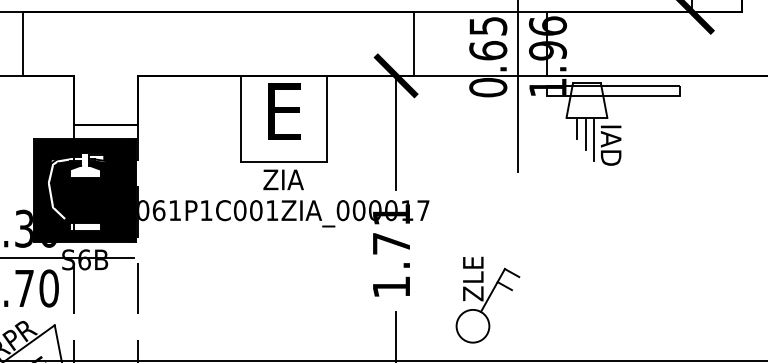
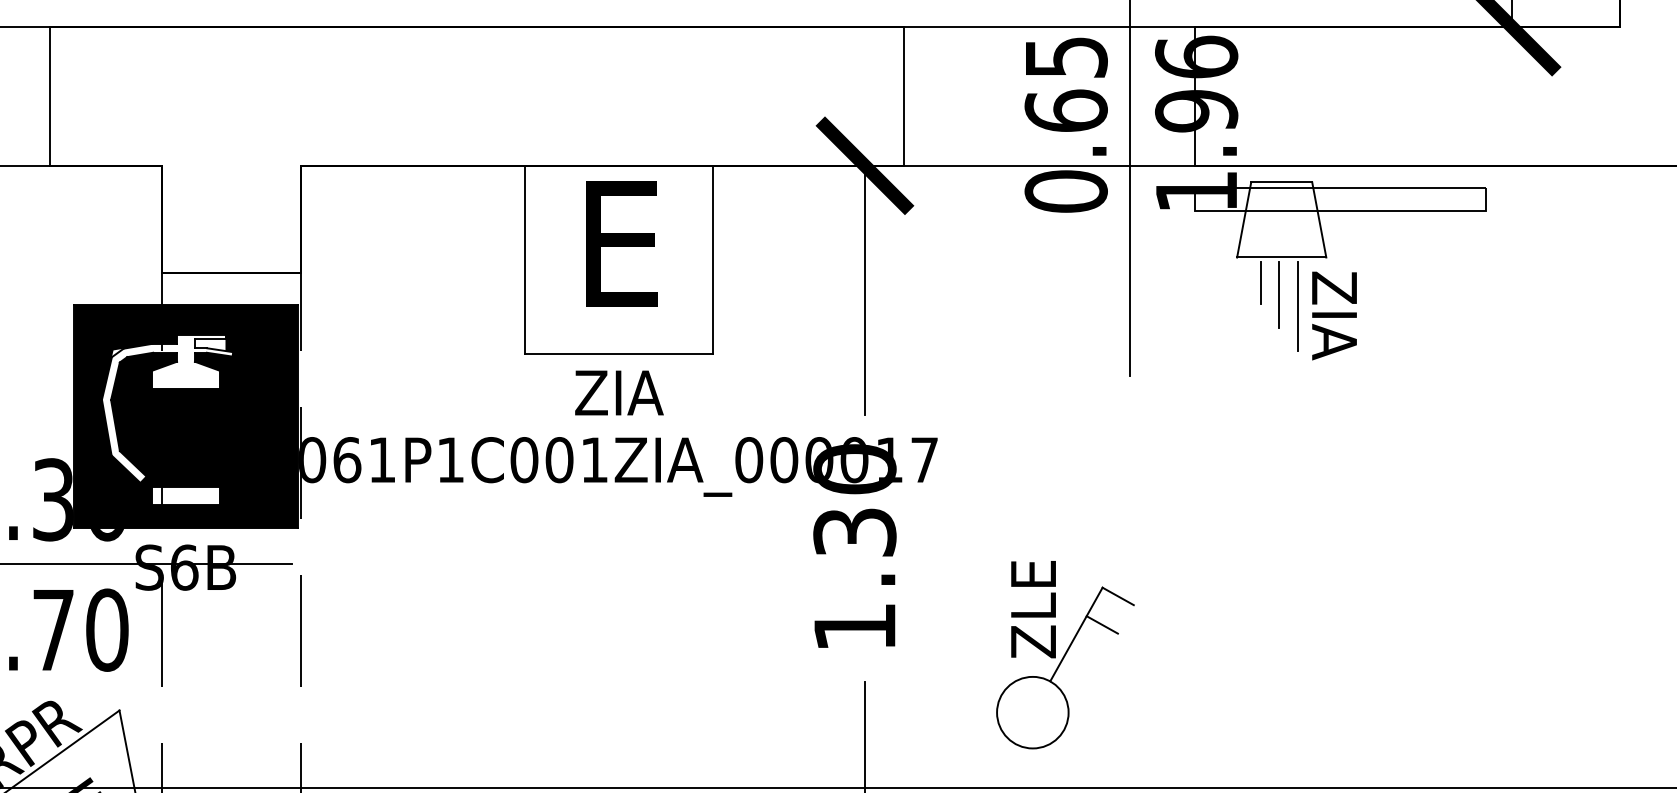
text: (611, 144) -> (1335, 315), IAD -> ZIA
text: (391, 228) -> (854, 499), 1.71 -> 1.30

